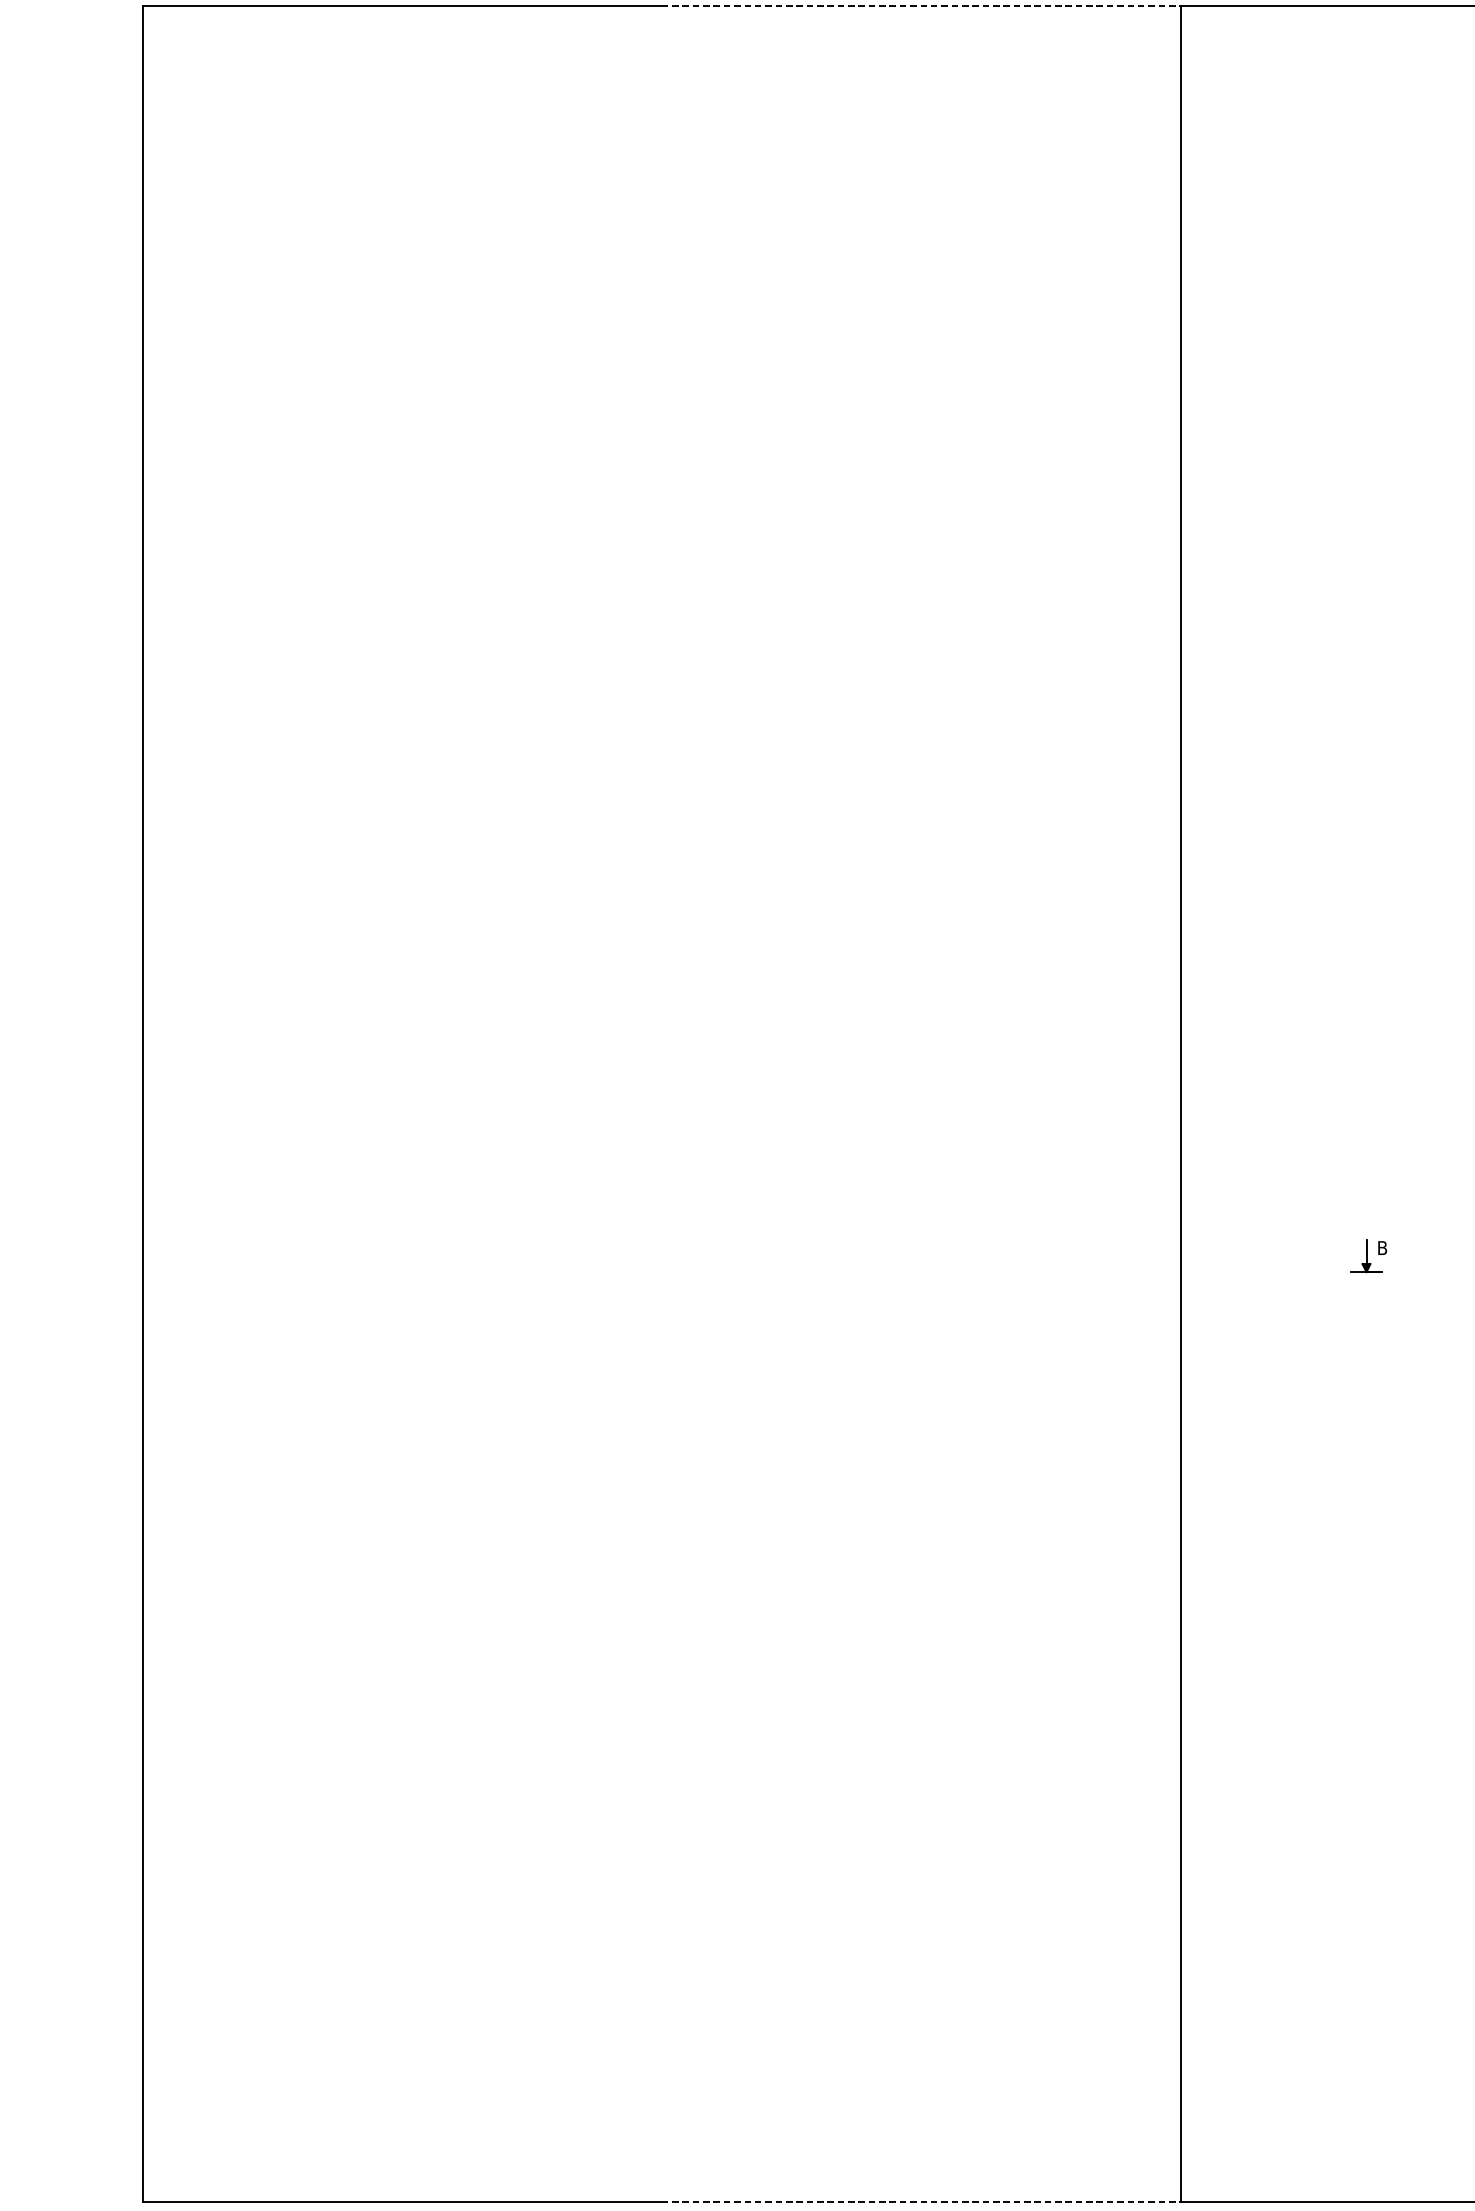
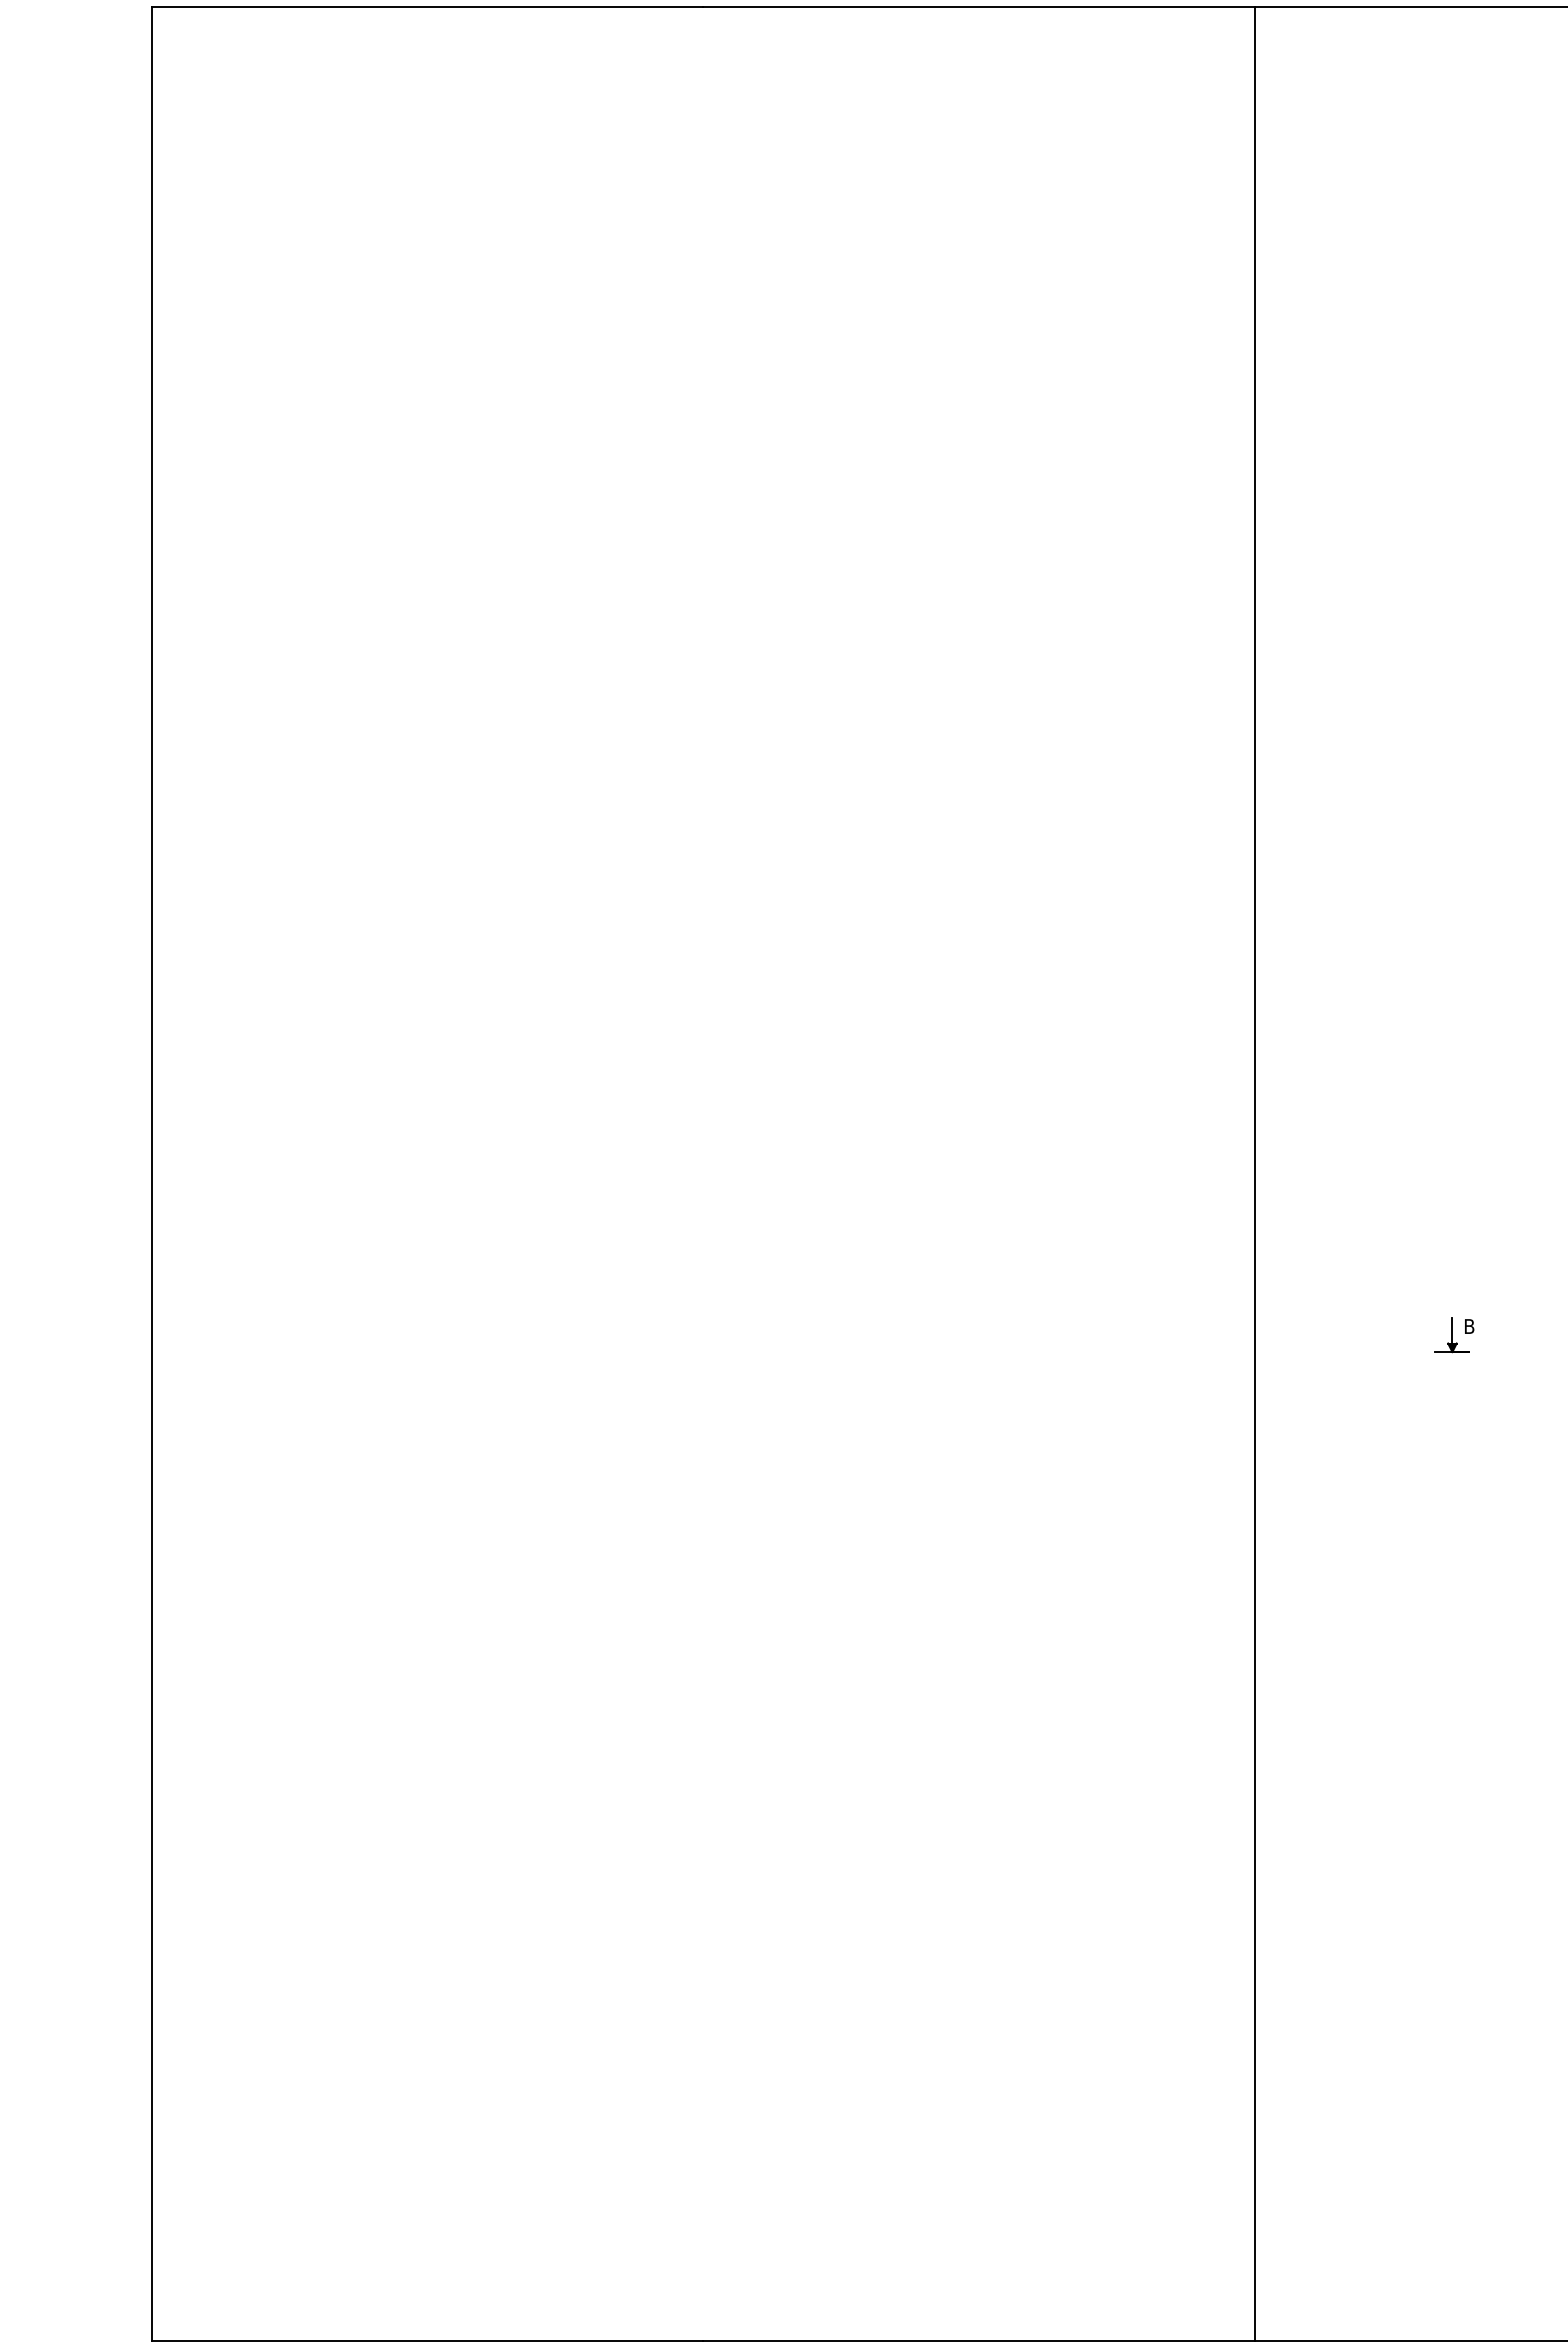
line: (921, 5) -> (979, 6), dashed -> solid
line: (921, 2202) -> (979, 2340), dashed -> solid

